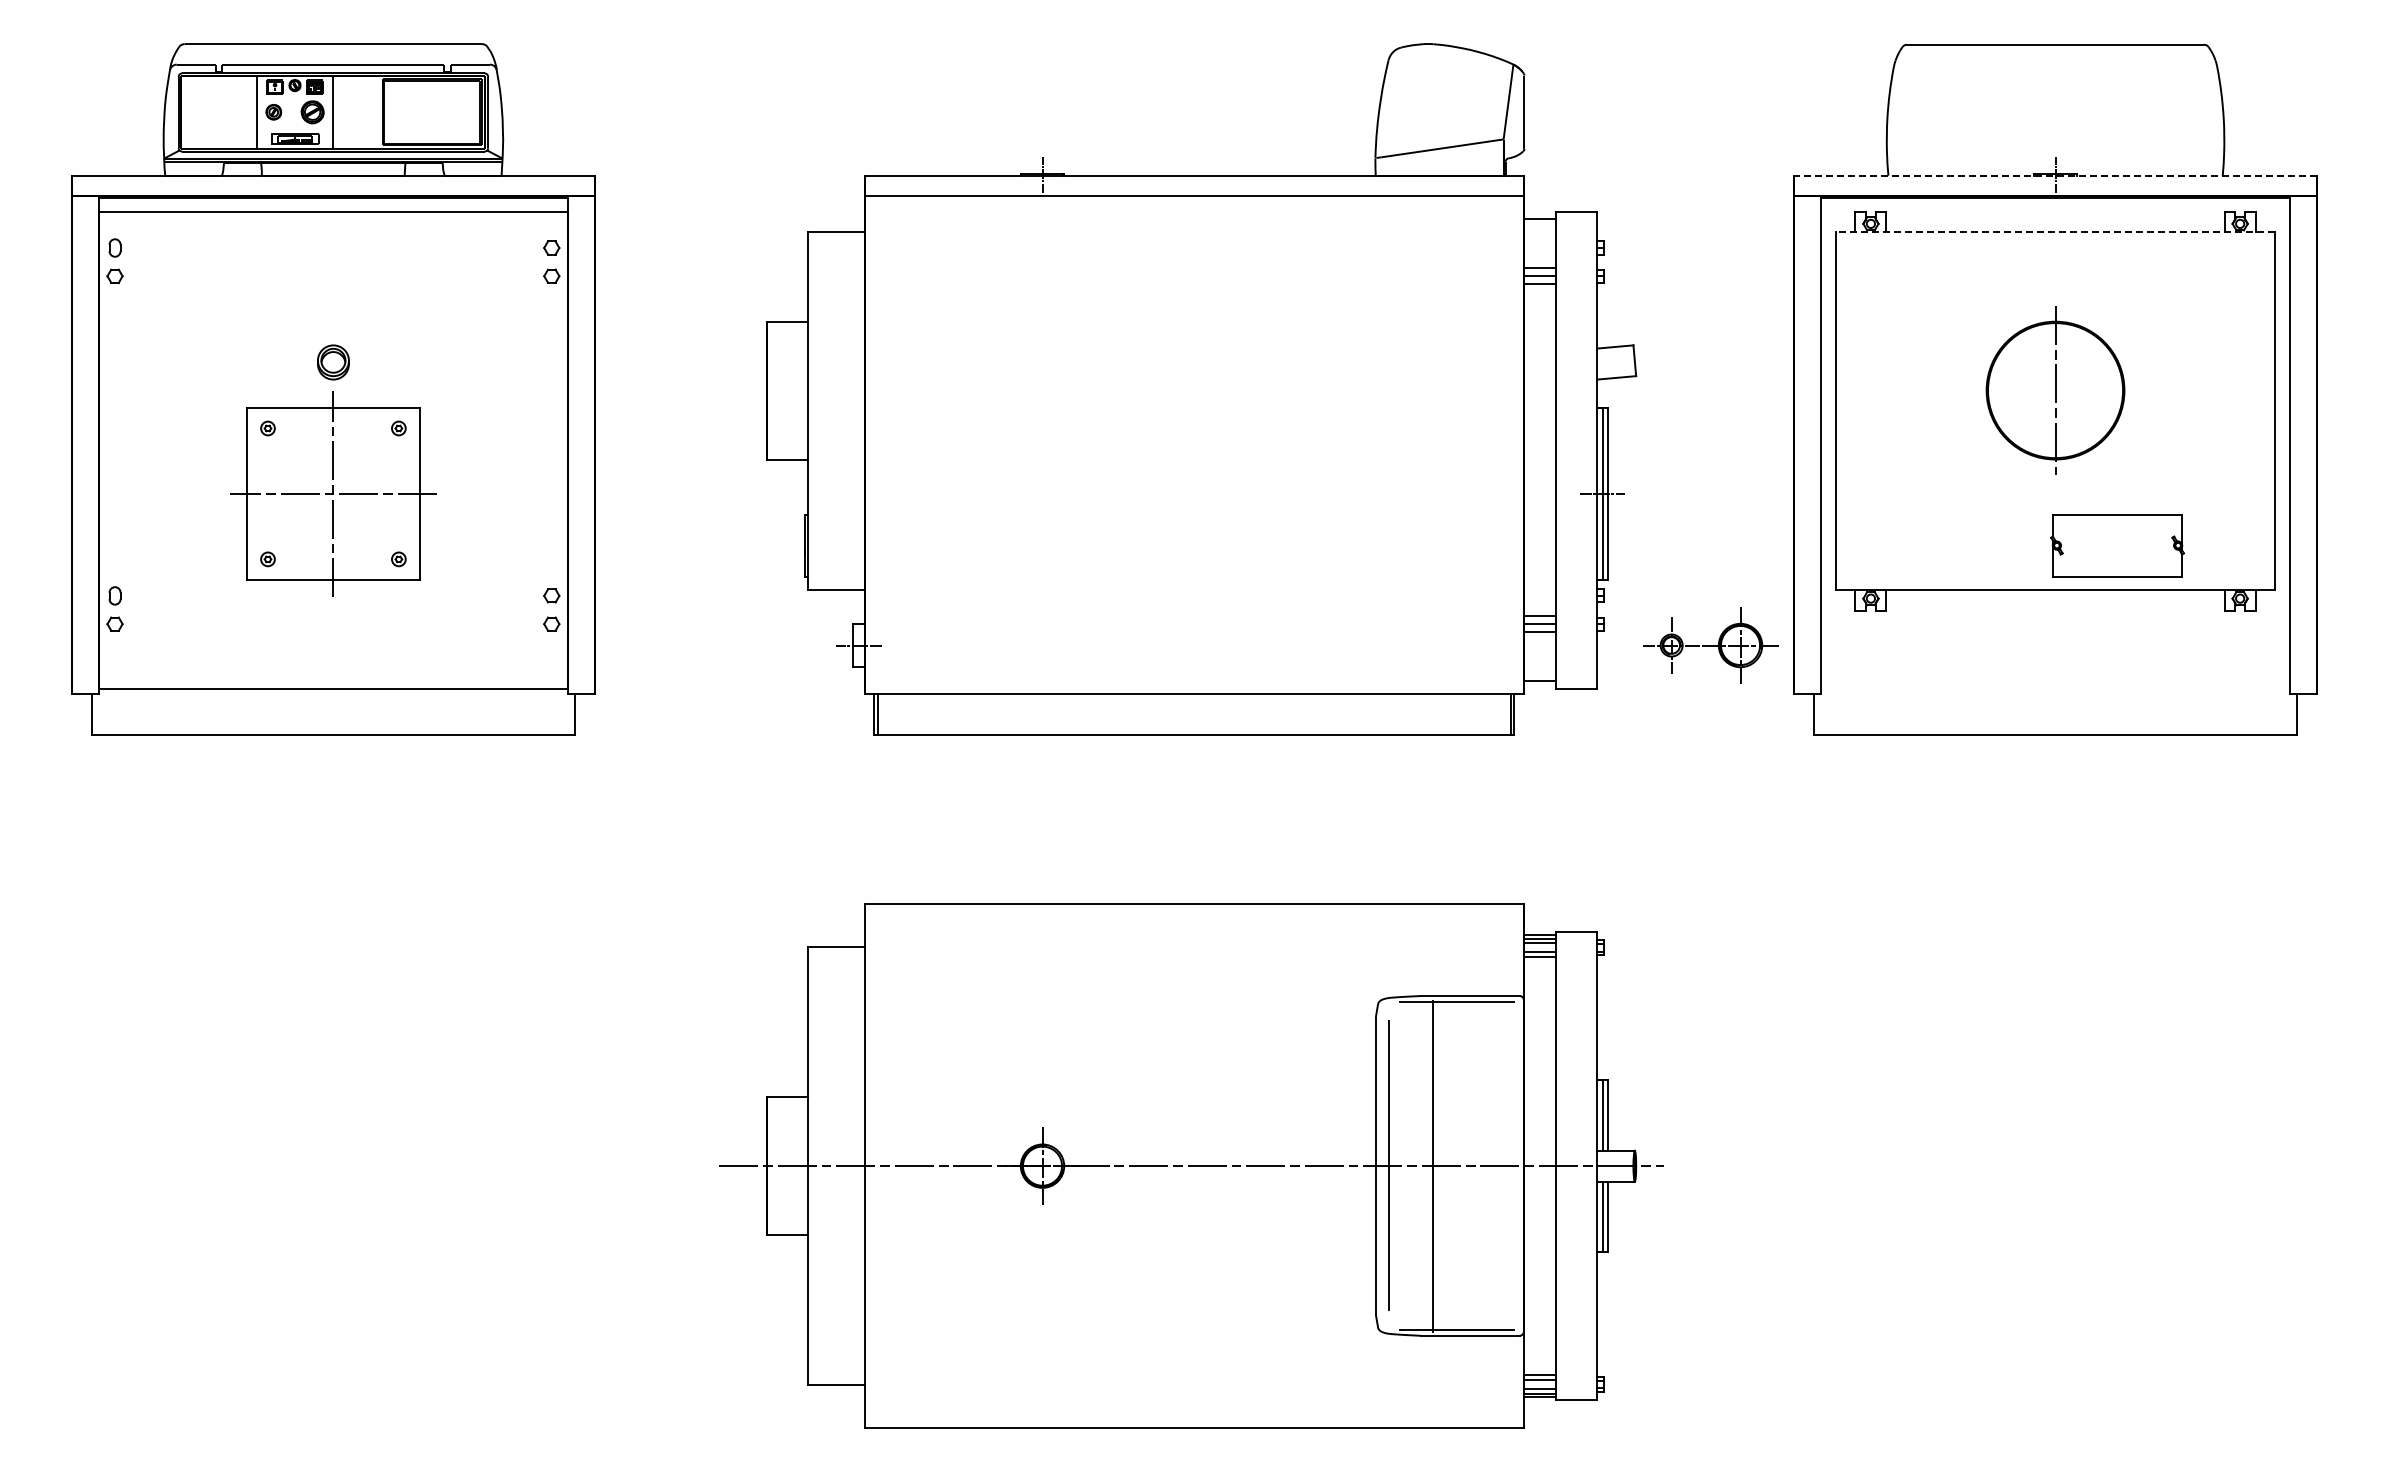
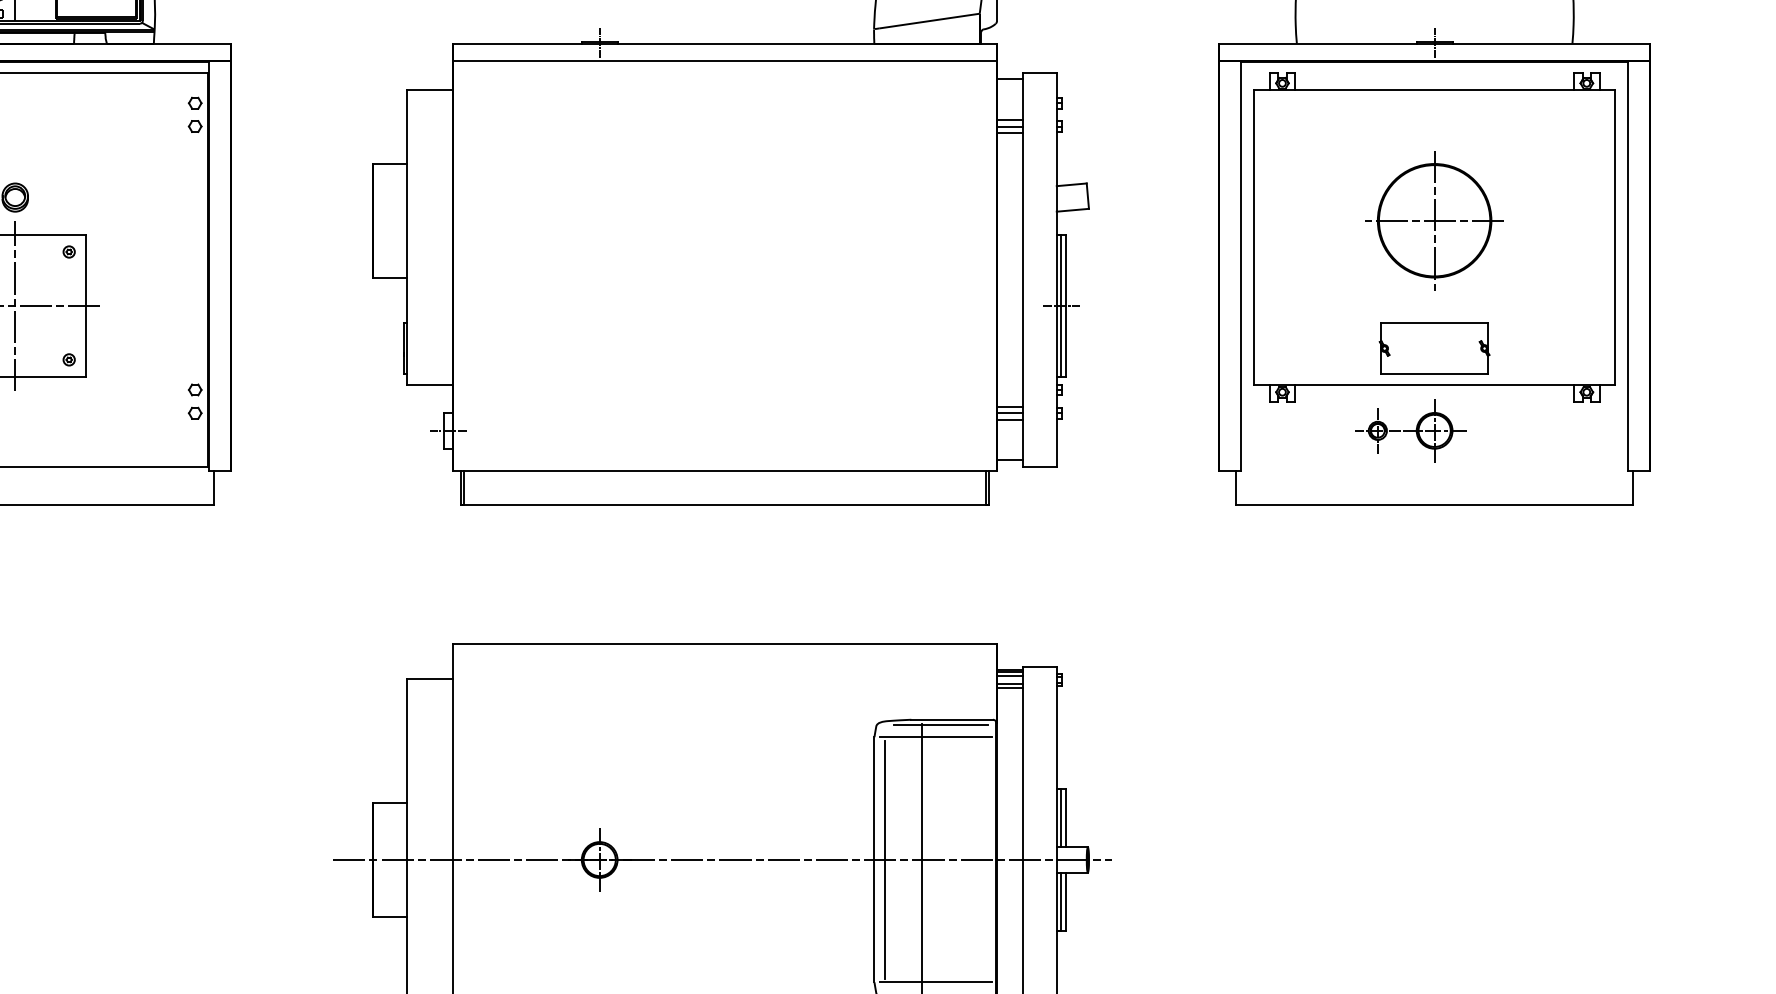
line: (2055, 175) -> (1434, 43), dashed -> solid
line: (2055, 232) -> (1434, 90), dashed -> solid
line: (2055, 390) -> (1434, 220), added
part: (2117, 545) -> (1434, 348), moved
part: (1710, 645) -> (1409, 430), moved
line: (1450, 1017) -> (935, 737), added
line: (1450, 1314) -> (935, 982), added

